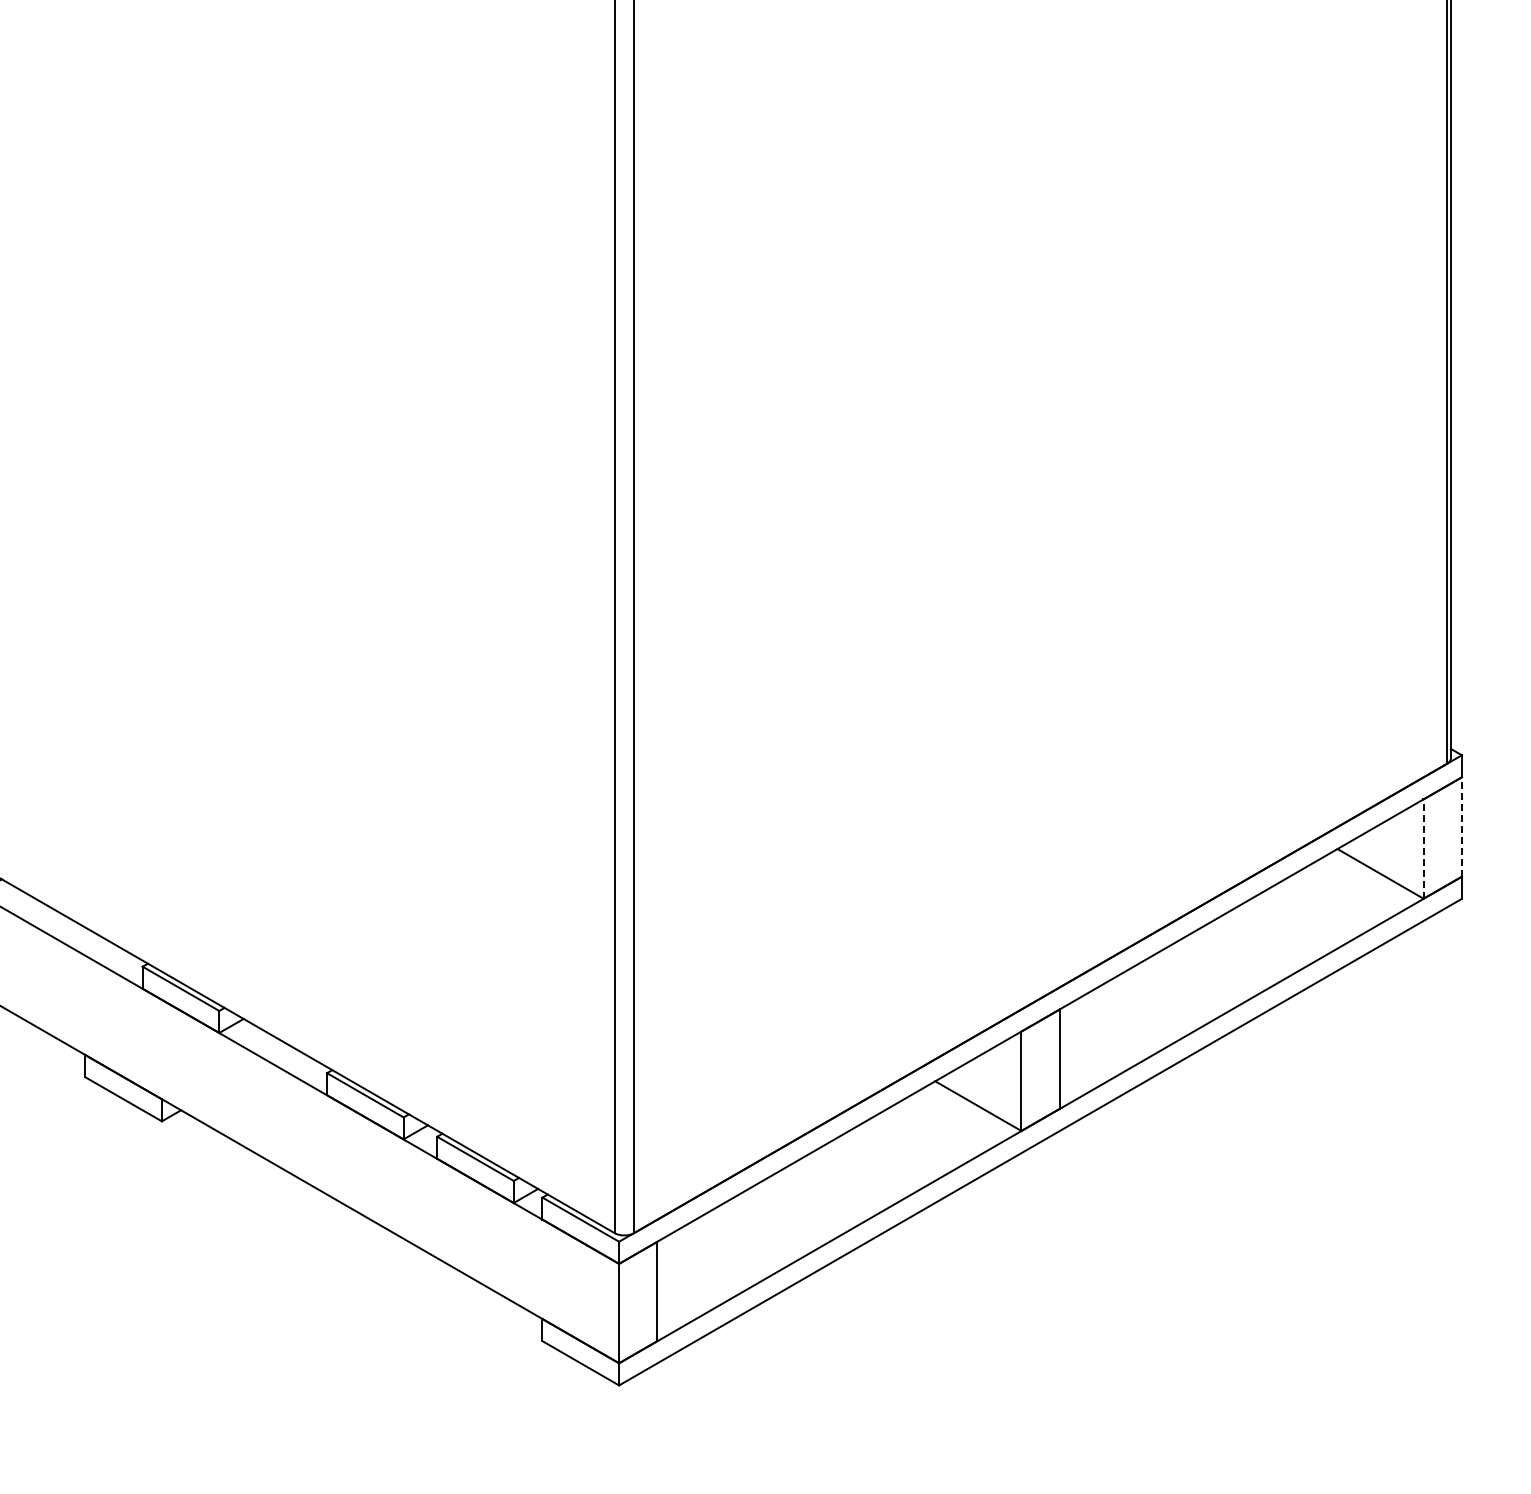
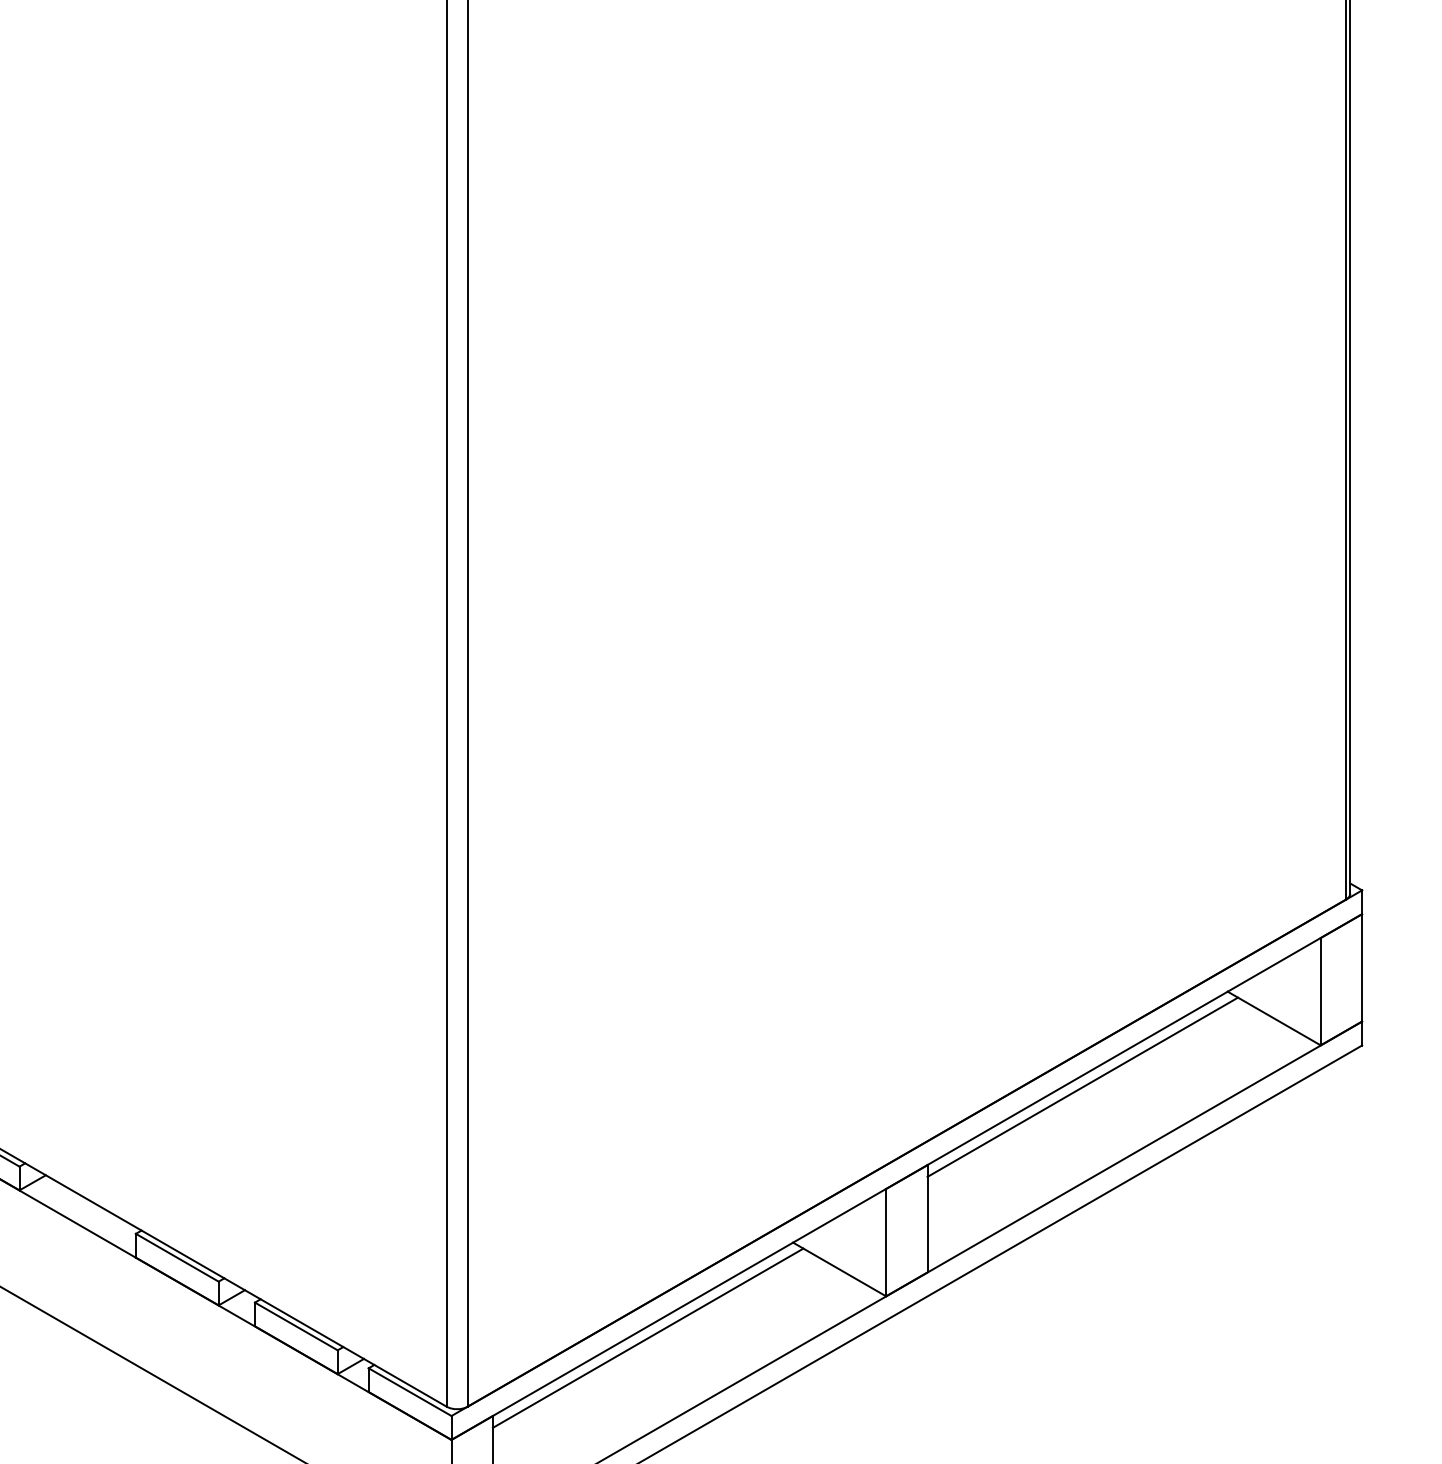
line: (1461, 827) -> (1361, 968), dashed -> solid
line: (1423, 849) -> (1320, 992), dashed -> solid
line: (1203, 937) -> (1082, 1087), added
line: (800, 1169) -> (647, 1337), added

